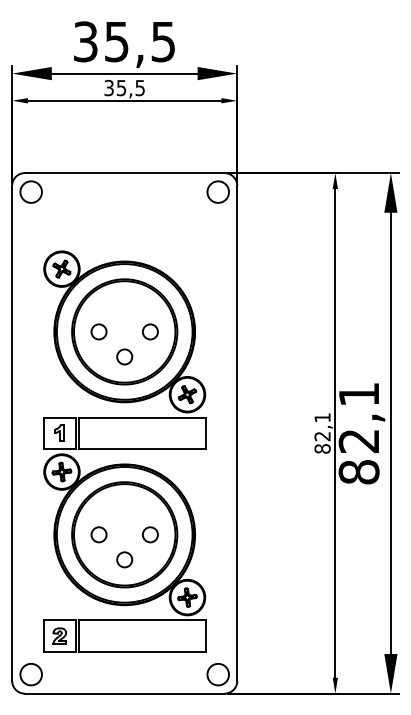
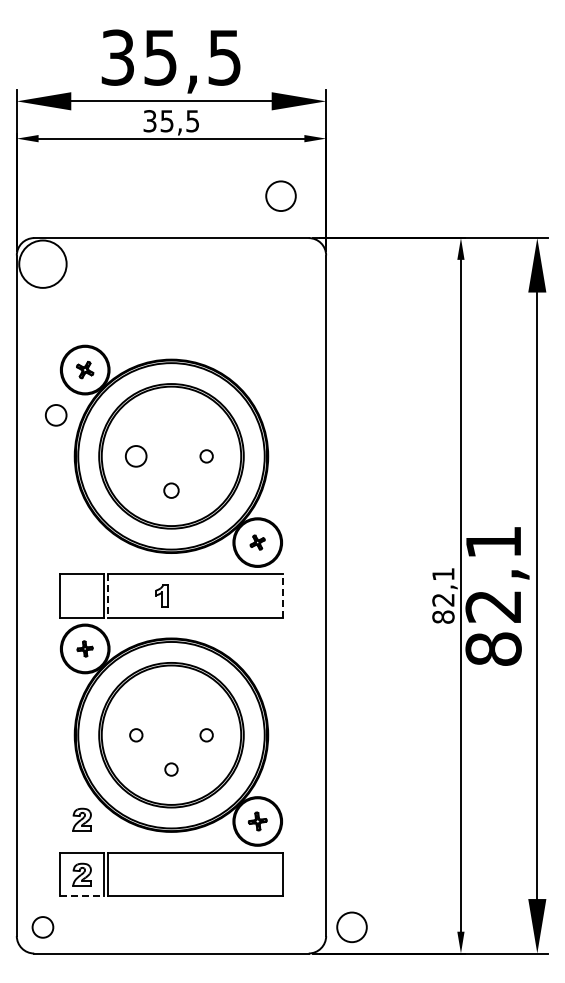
circle: (217, 191) -> (280, 195), moved
circle: (30, 192) -> (42, 264), size x1.6
part: (61, 268) -> (84, 369), size x0.7
circle: (41, 302) -> (56, 415), added
circle: (150, 332) -> (206, 456), size x0.6
circle: (124, 356) -> (171, 490), size x0.7
part: (187, 394) -> (257, 542), size x0.6
part: (59, 433) -> (161, 595), moved
line: (78, 433) -> (108, 595), solid -> dashed
line: (205, 433) -> (282, 595), solid -> dashed
part: (61, 471) -> (84, 648), size x0.6
circle: (99, 535) -> (136, 735), size x0.6
circle: (150, 535) -> (206, 735), size x0.6
circle: (124, 559) -> (171, 769), size x0.6
part: (59, 596) -> (81, 819), added
part: (187, 597) -> (257, 821), size x0.7
line: (59, 652) -> (82, 896), solid -> dashed
circle: (30, 674) -> (42, 927), size x0.7
circle: (217, 674) -> (351, 927), moved

